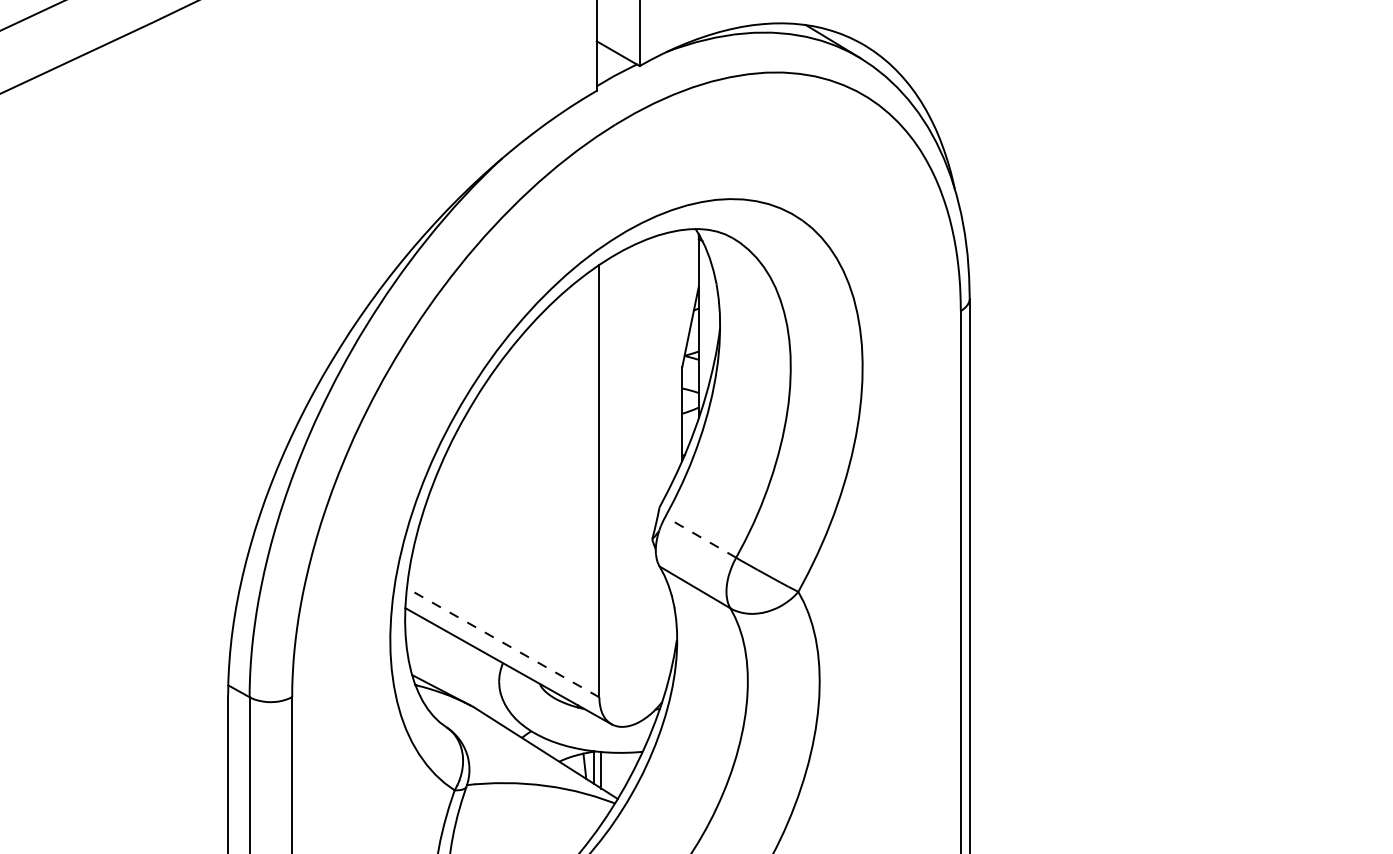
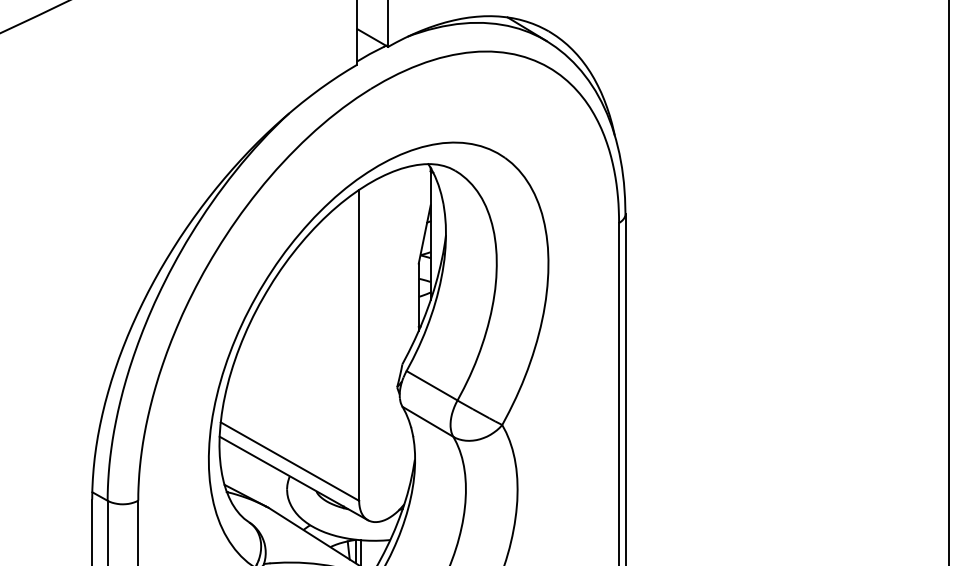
line: (700, 537) -> (431, 385), dashed -> solid
line: (503, 642) -> (290, 461), dashed -> solid

